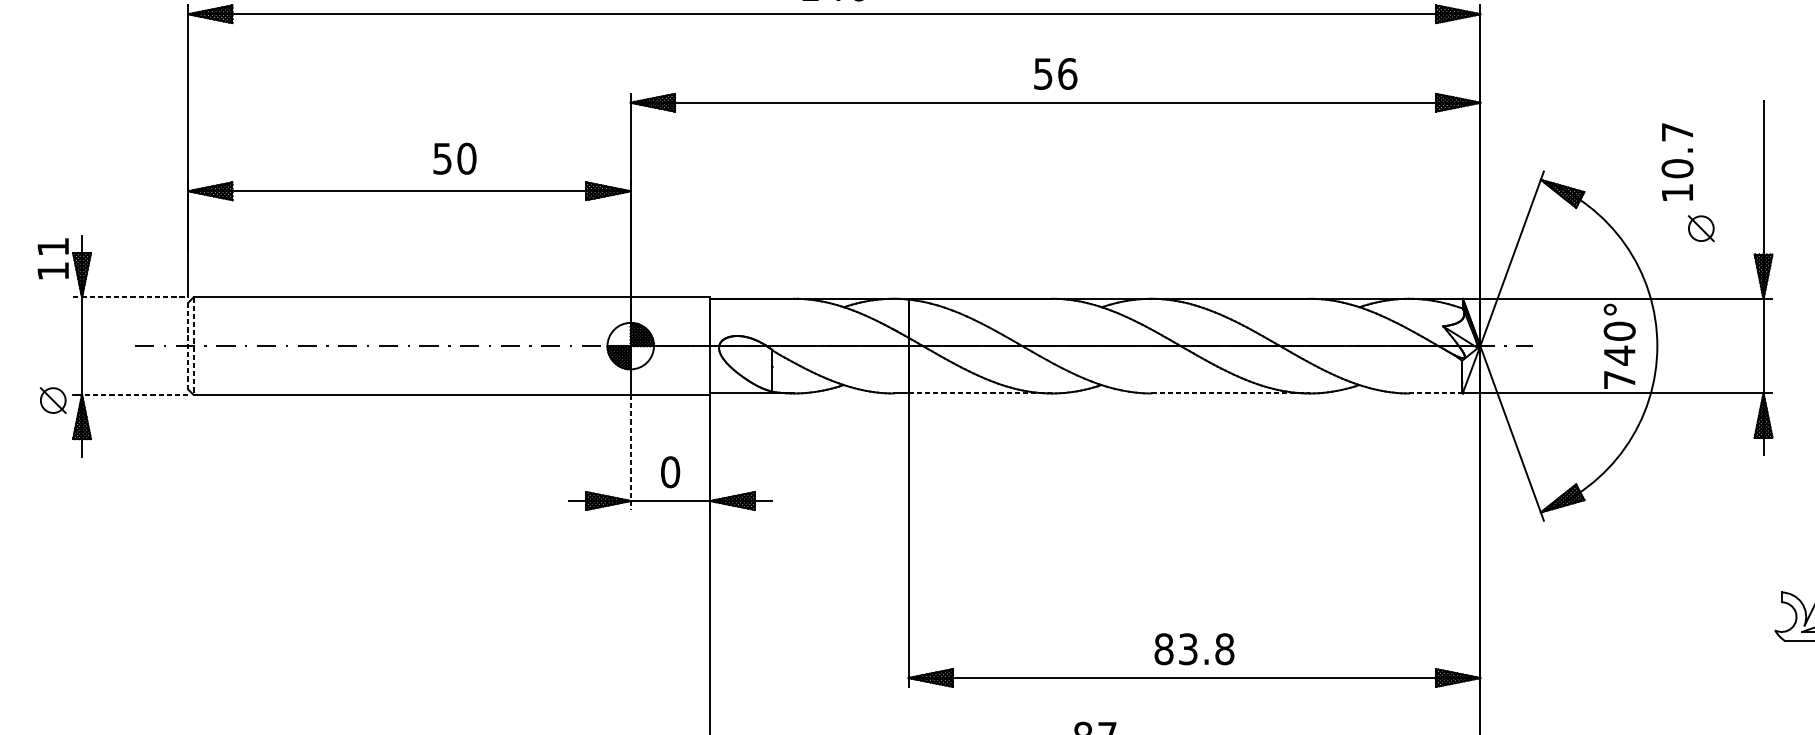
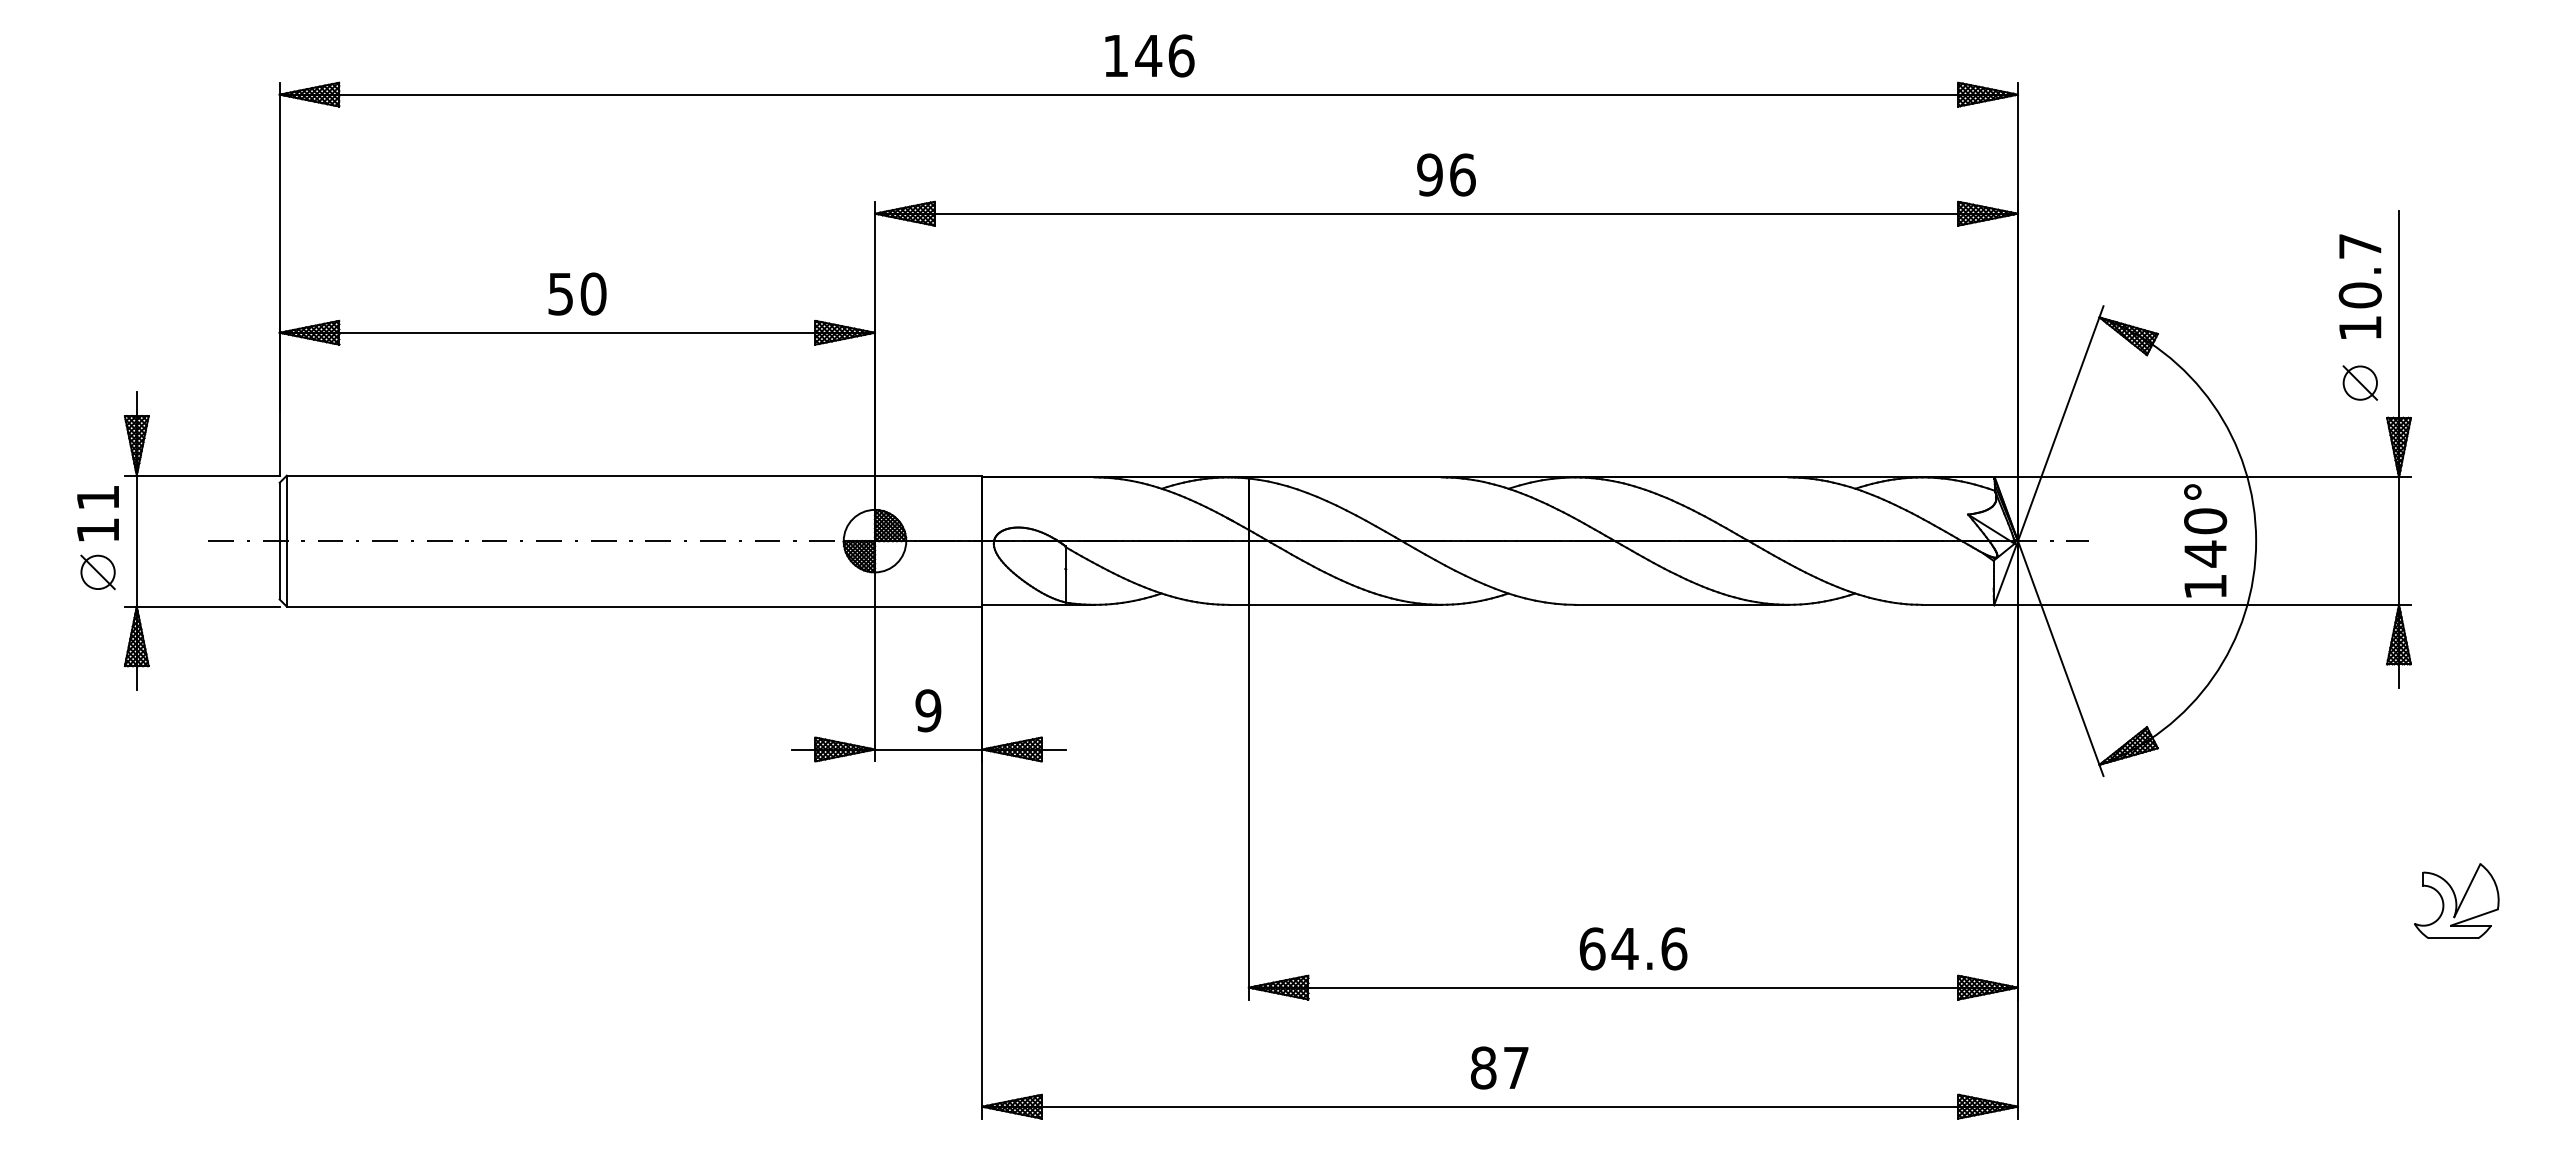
text: (1042, 73) -> (1429, 174), 56 -> 96
text: (454, 158) -> (577, 293), moved
text: (1676, 162) -> (2359, 286), moved
part: (1701, 228) -> (2360, 382), moved
text: (52, 258) -> (97, 513), moved
line: (130, 297) -> (202, 475), dashed -> solid
line: (188, 346) -> (279, 541), dashed -> solid
line: (193, 346) -> (286, 541), dashed -> solid
text: (1619, 379) -> (2205, 586), 740° -> 140°
line: (980, 393) -> (1345, 604), dashed -> solid
line: (1230, 393) -> (1682, 604), dashed -> solid
line: (1436, 393) -> (1958, 604), dashed -> solid
line: (134, 394) -> (207, 606), dashed -> solid
part: (52, 400) -> (97, 572), moved
line: (631, 452) -> (875, 684), dashed -> solid
text: (670, 472) -> (928, 710), 0 -> 9
text: (1194, 648) -> (1633, 948), 83.8 -> 64.6

